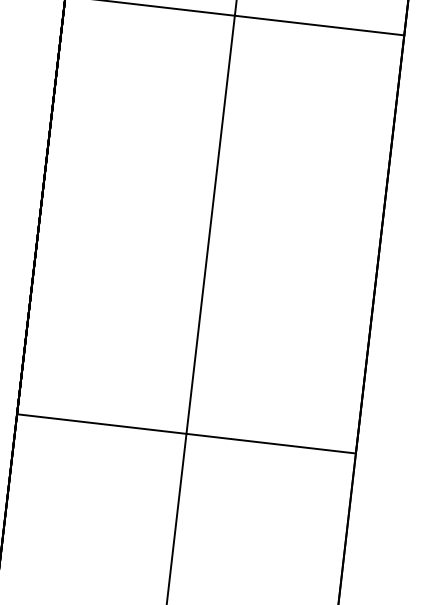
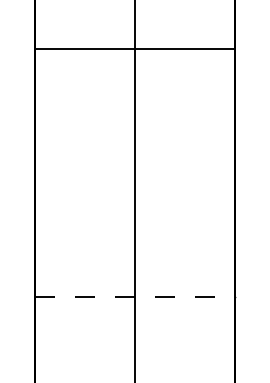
line: (187, 433) -> (135, 296), solid -> dashed

